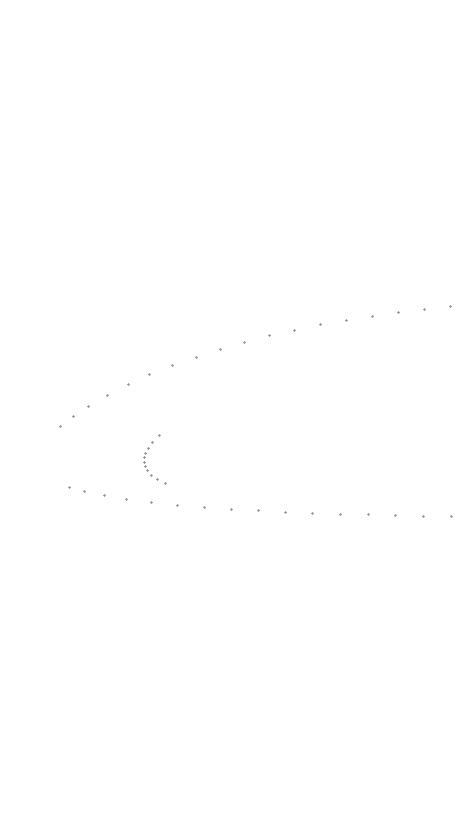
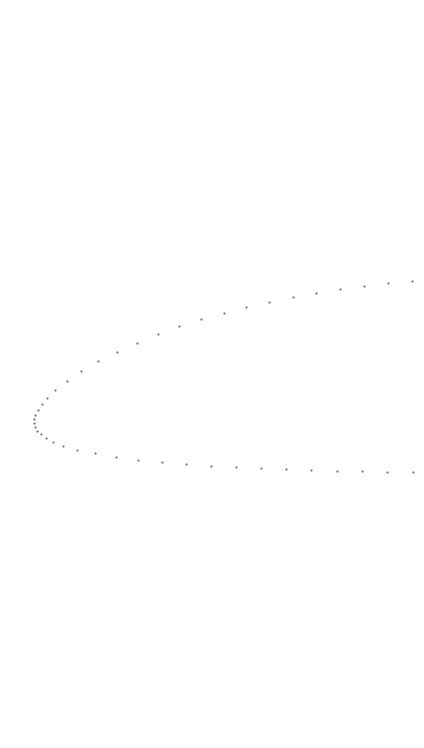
part: (145, 458) -> (35, 419), moved

